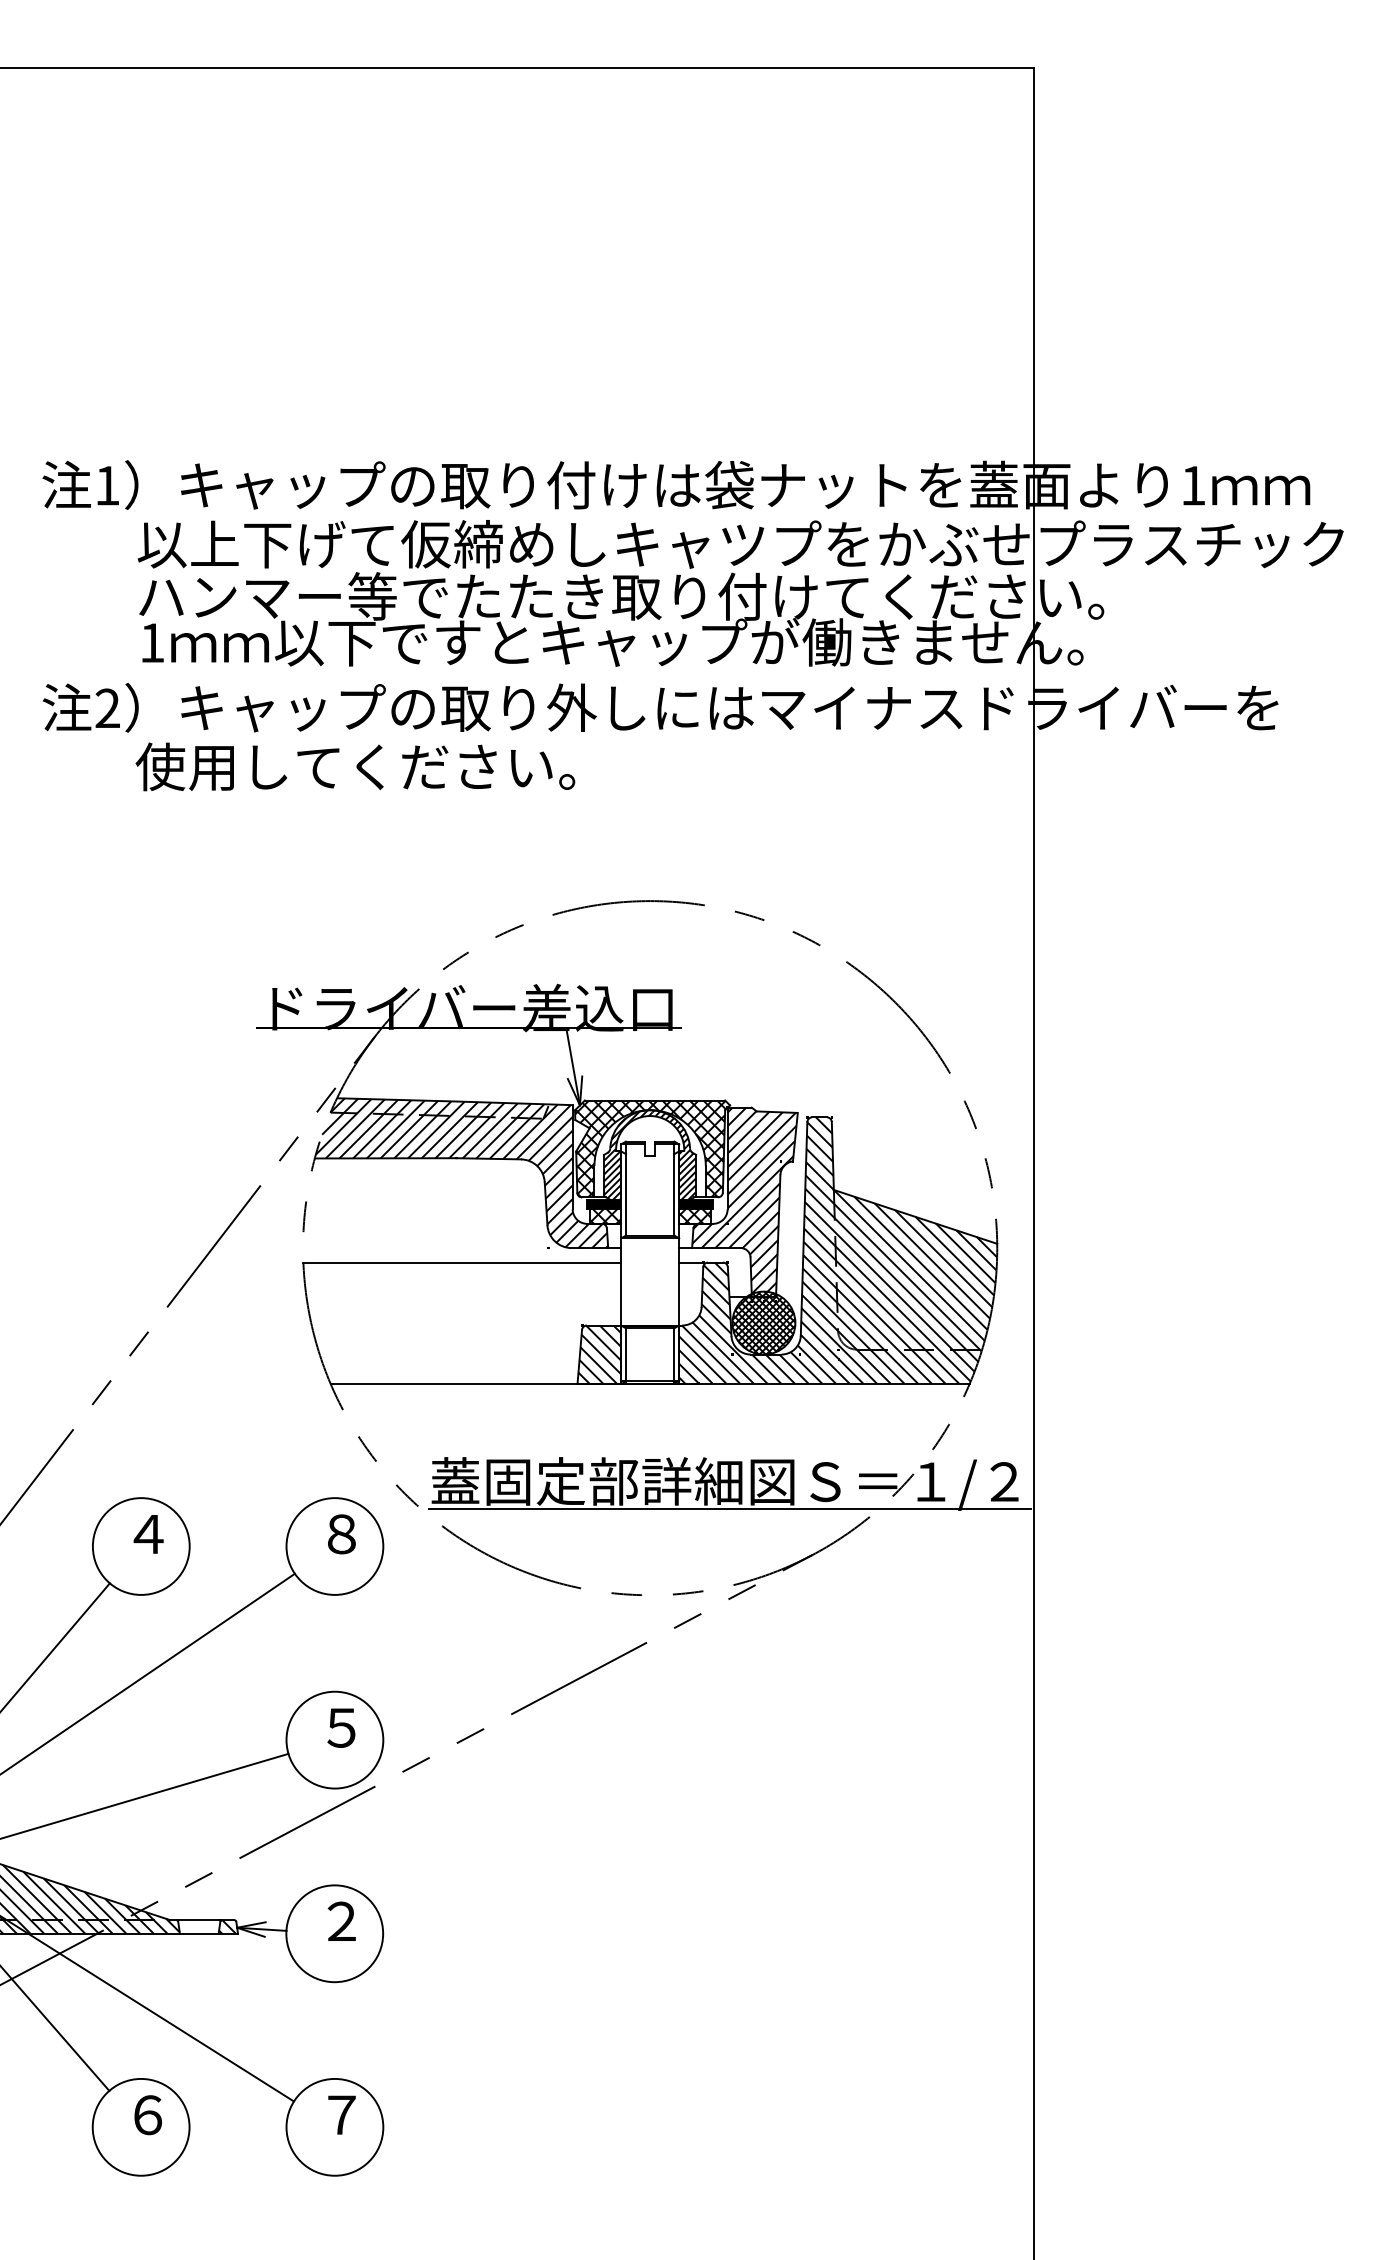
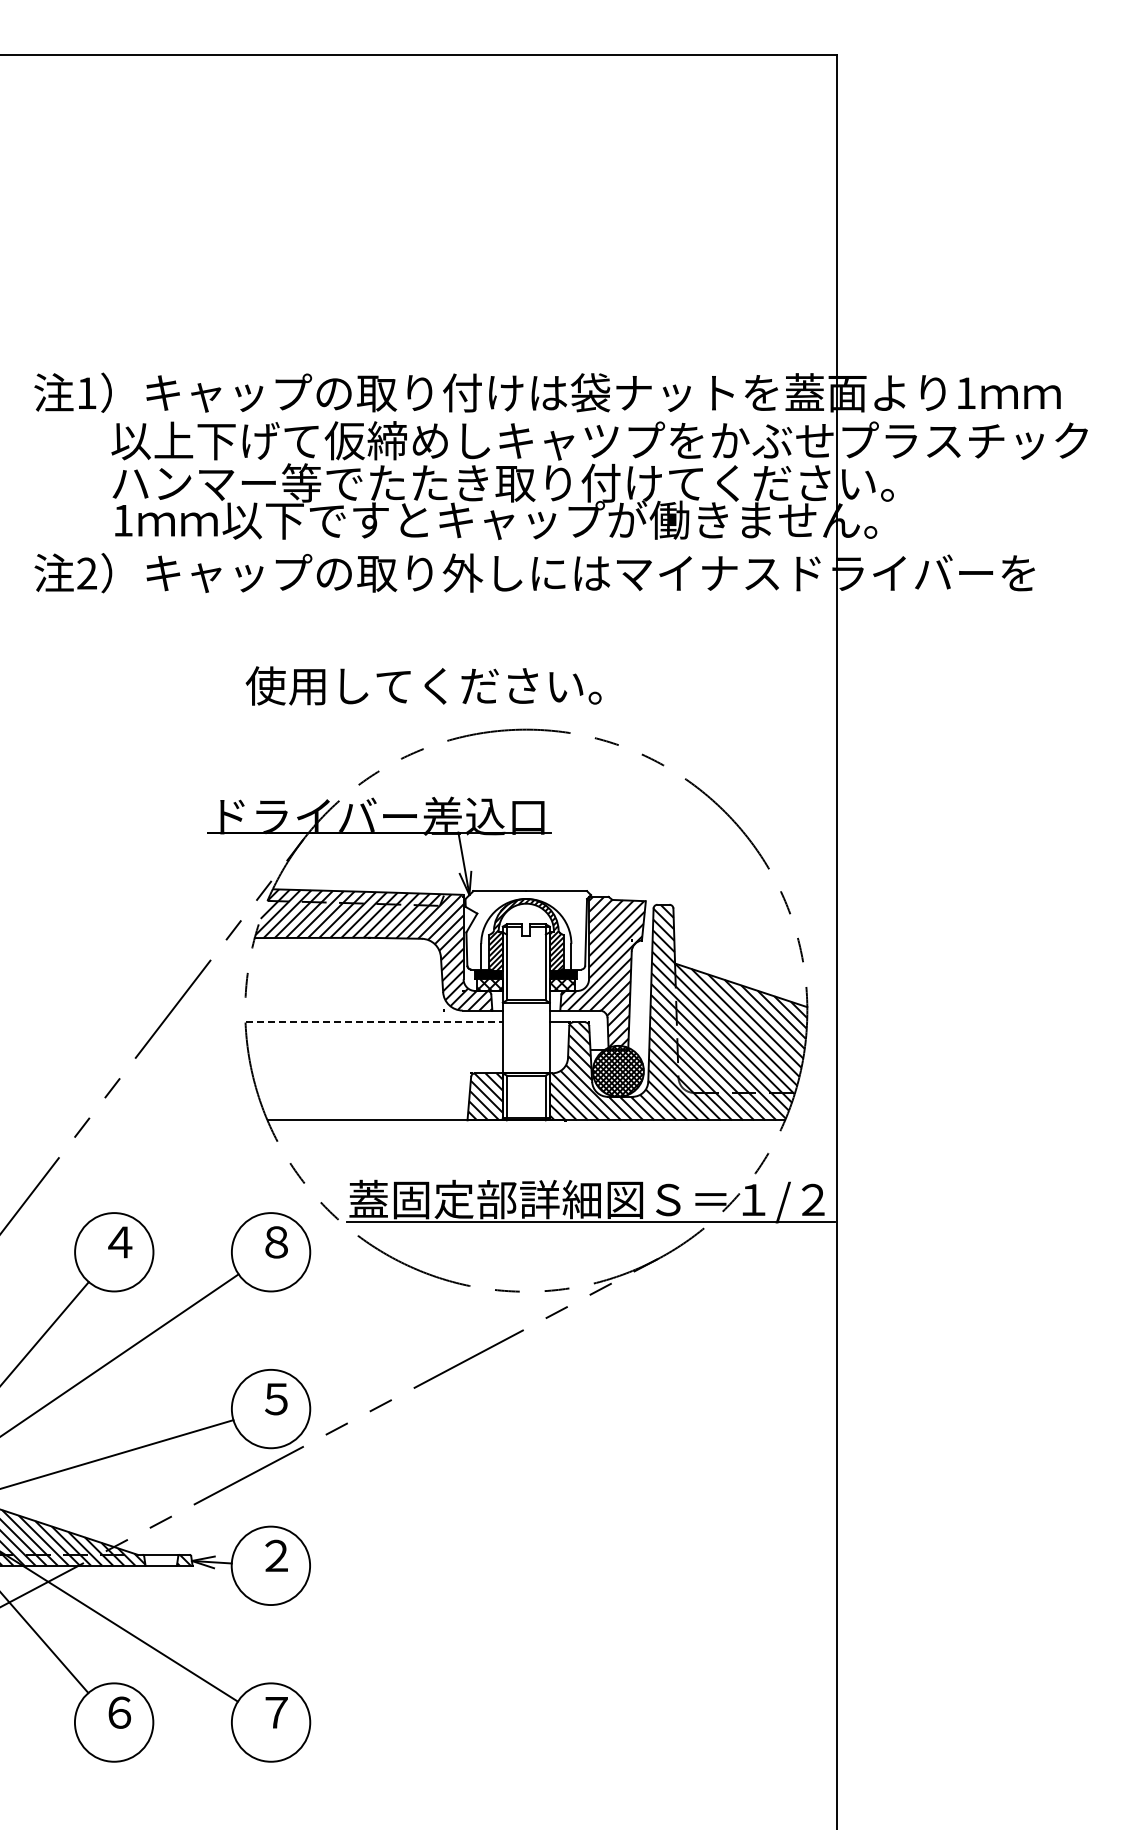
text: (355, 766) -> (423, 685), moved
hatch: (650, 1149) -> (526, 930), removed
line: (462, 1262) -> (374, 1022), solid -> dashed

